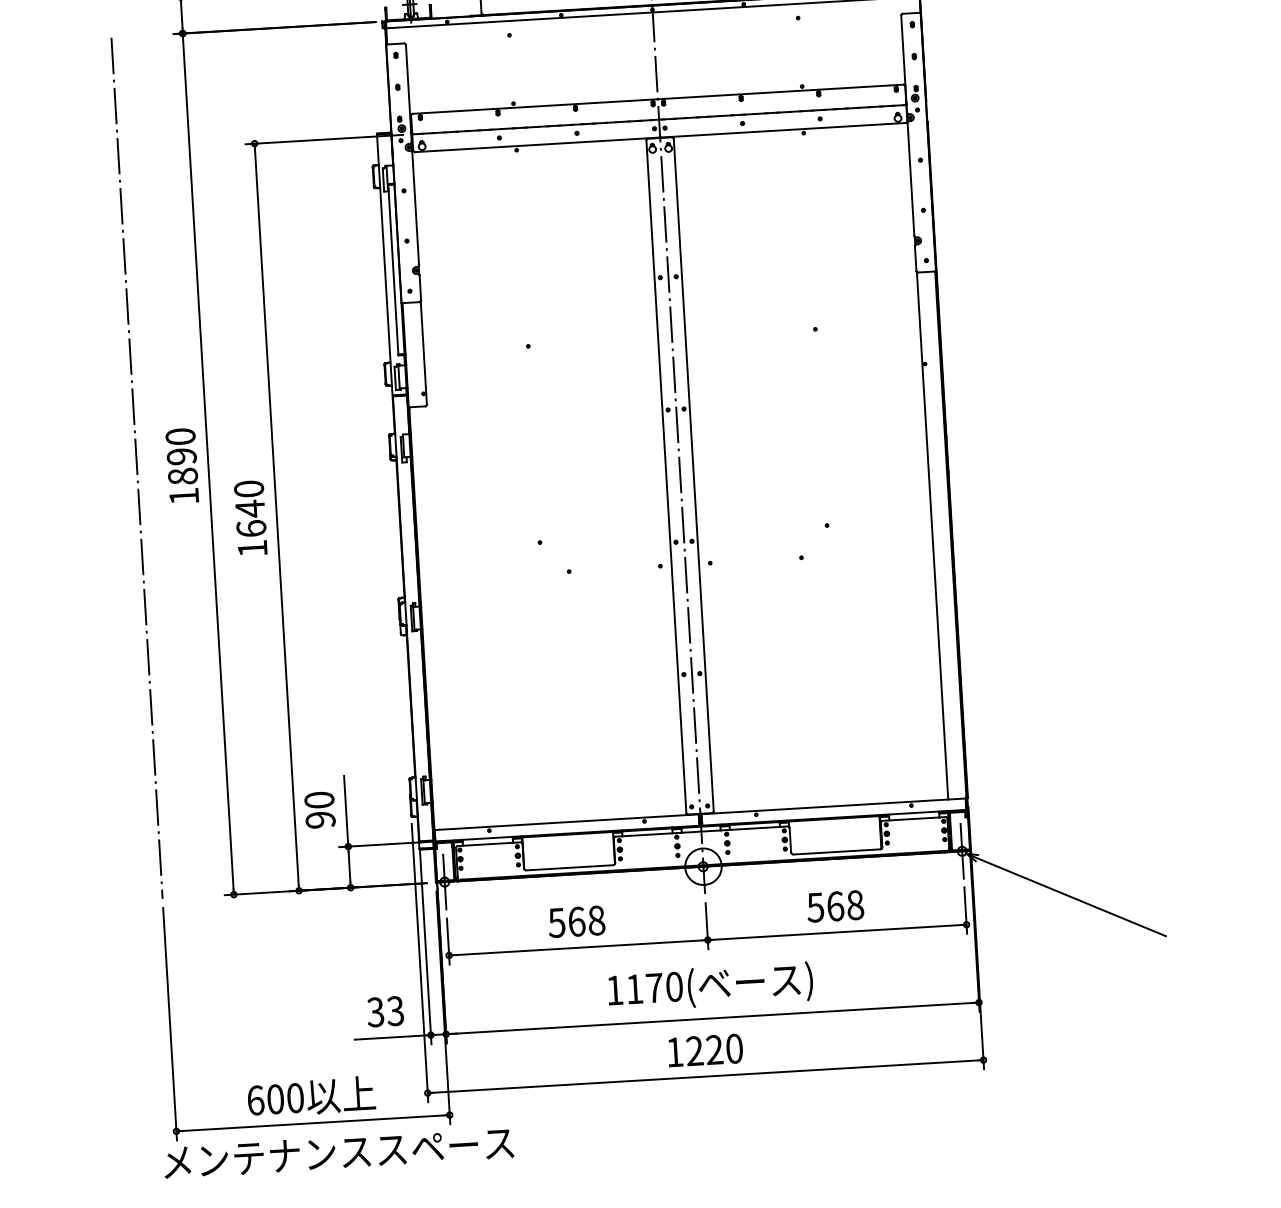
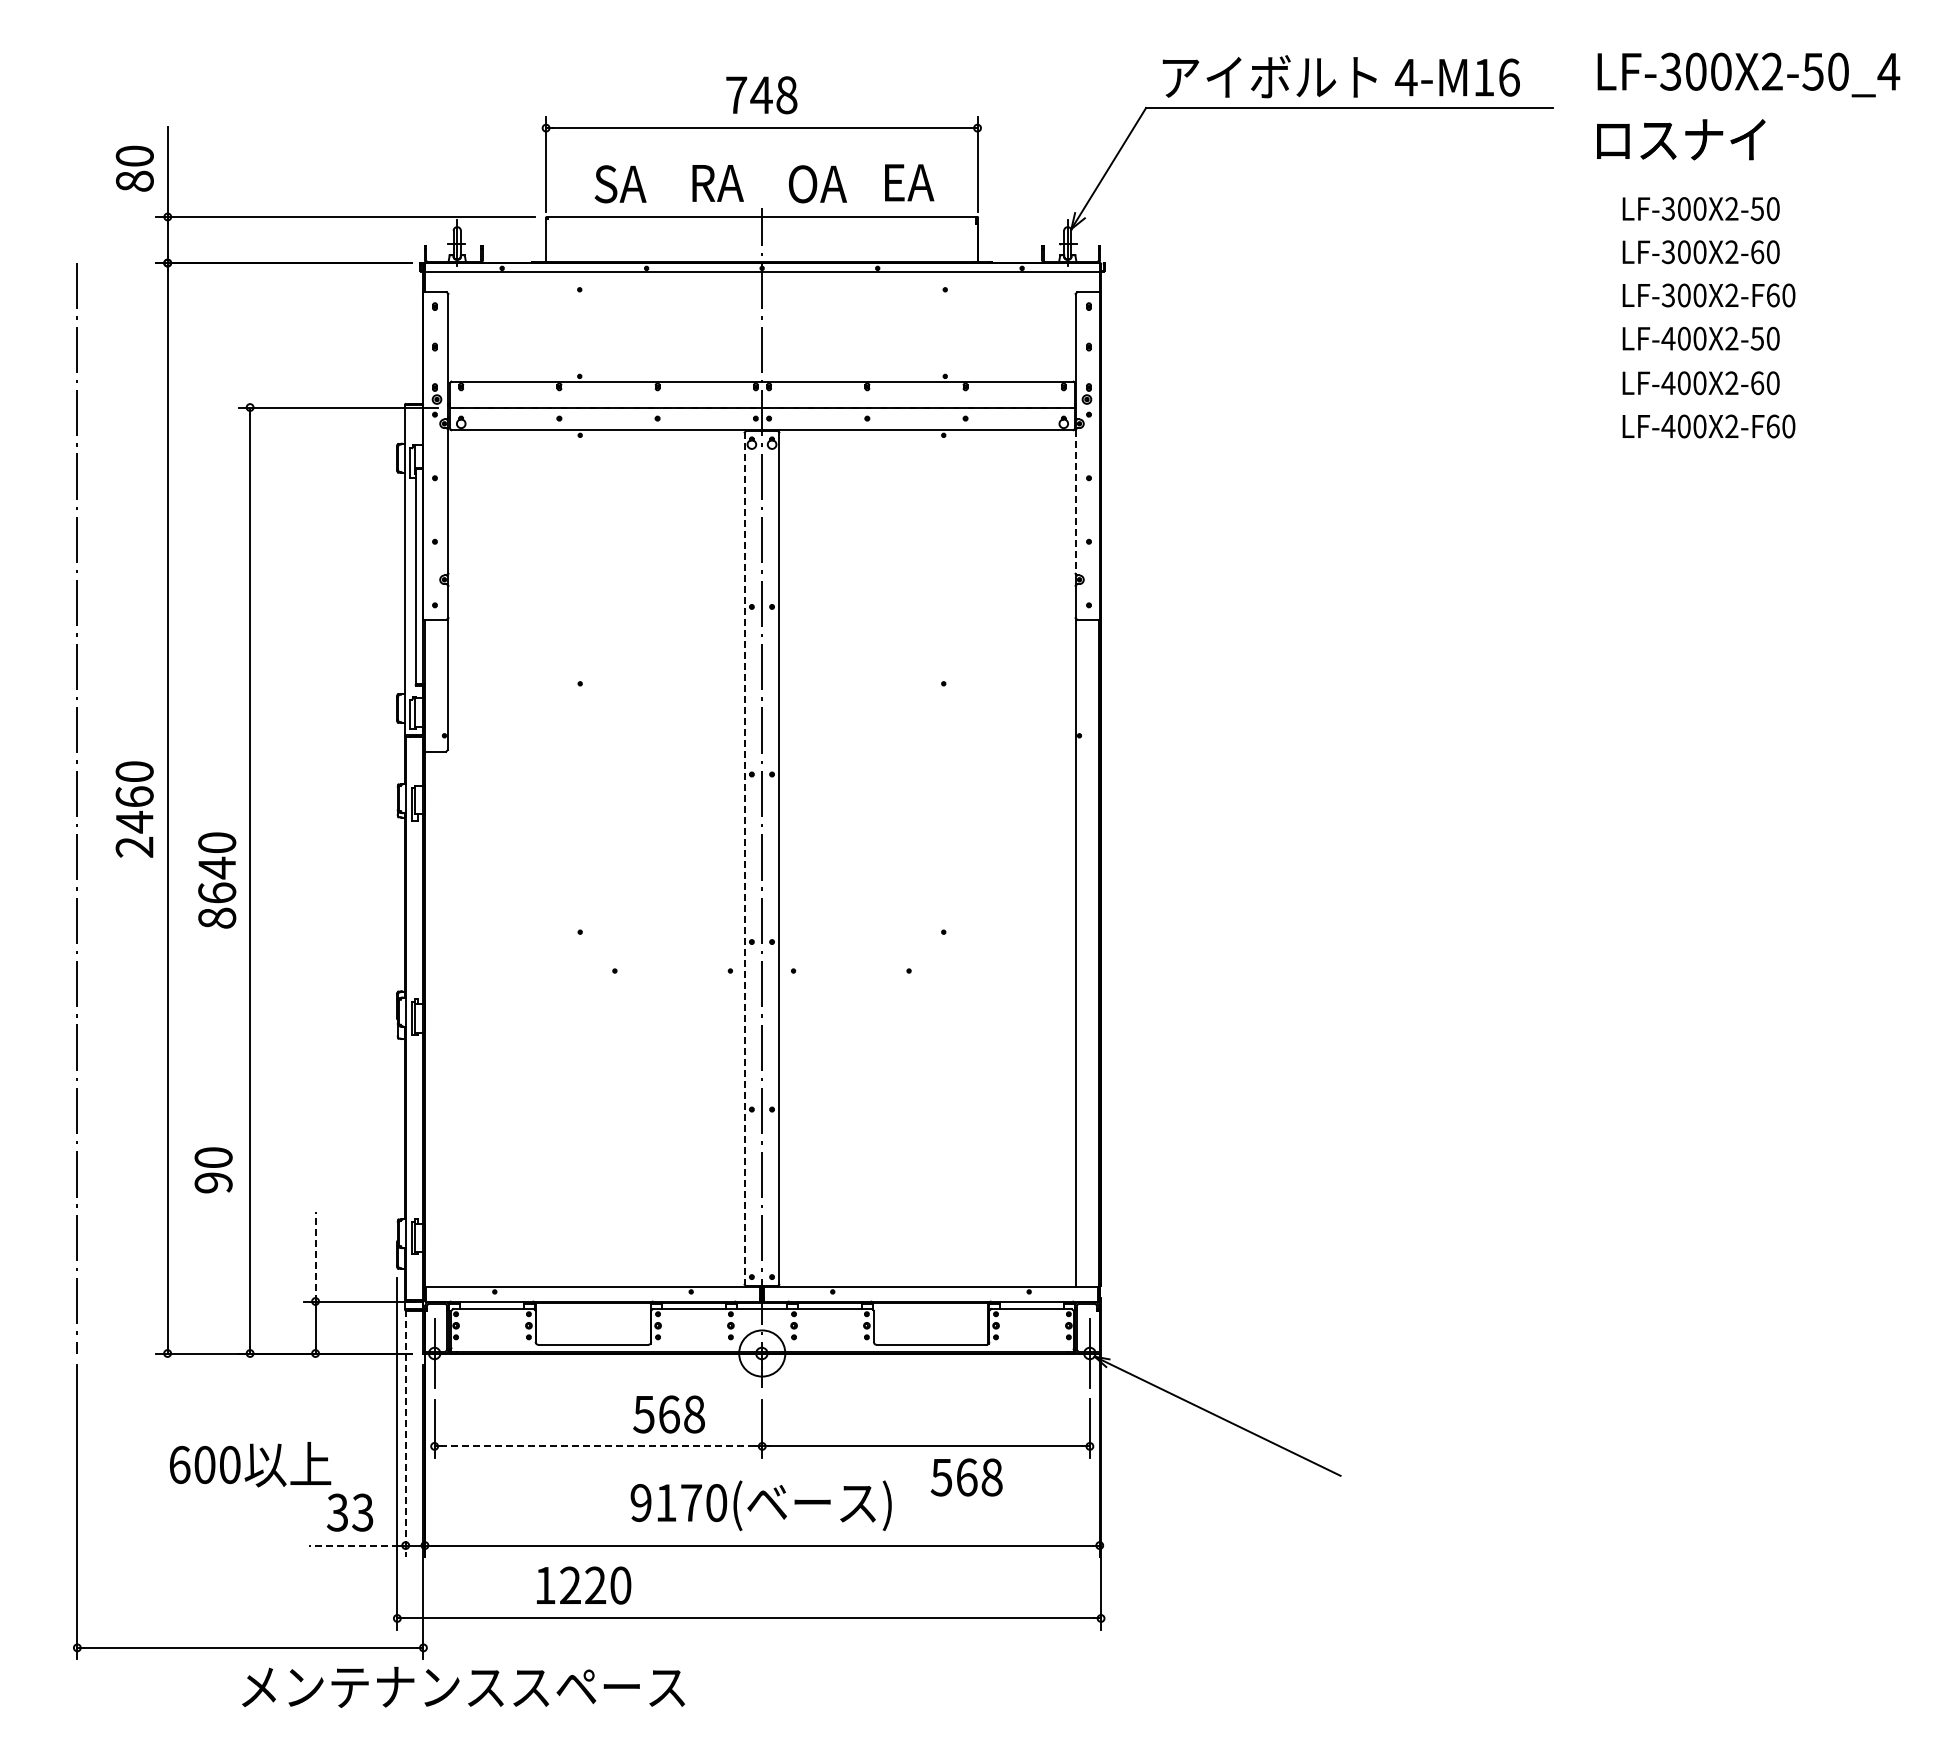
line: (910, 179) -> (1075, 501), solid -> dashed
text: (182, 476) -> (134, 821), 1890 -> 2460
line: (666, 477) -> (744, 859), solid -> dashed
text: (252, 547) -> (217, 917), 1640 -> 8640
text: (319, 810) -> (213, 1170), moved
line: (346, 811) -> (315, 1256), solid -> dashed
text: (835, 906) -> (966, 1477), moved
text: (576, 921) -> (668, 1414), moved
line: (425, 946) -> (405, 1433), solid -> dashed
line: (578, 947) -> (598, 1446), solid -> dashed
text: (614, 990) -> (640, 1503), 1170( -> 9170(
line: (390, 1037) -> (354, 1545), solid -> dashed
text: (705, 1050) -> (584, 1585), moved
text: (311, 1096) -> (250, 1464), moved
text: (338, 1152) -> (463, 1686), moved

